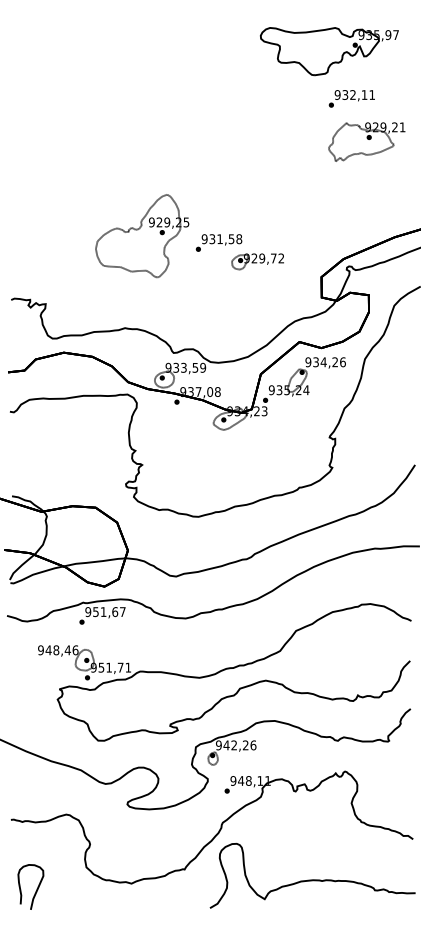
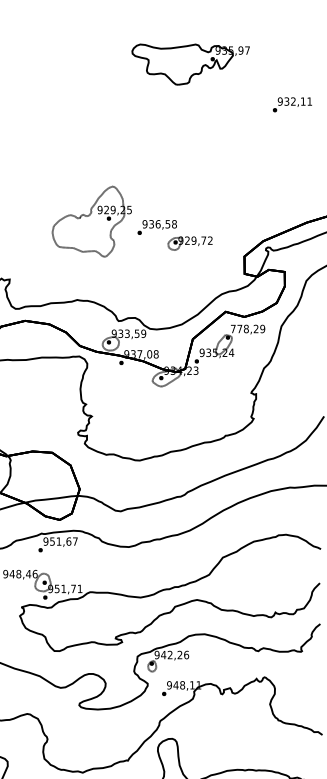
part: (329, 51) -> (190, 64), moved
text: (351, 98) -> (292, 104), moved
part: (366, 141) -> (282, 141), removed
text: (220, 239) -> (158, 224), 931,58 -> 936,58
text: (325, 362) -> (247, 329), 934,26 -> 778,29

